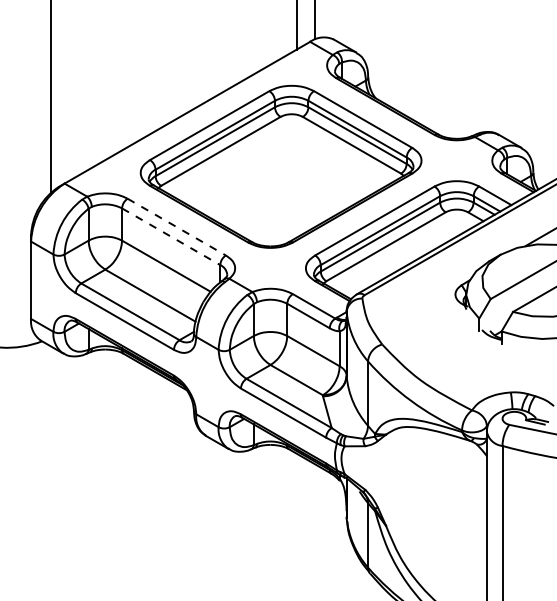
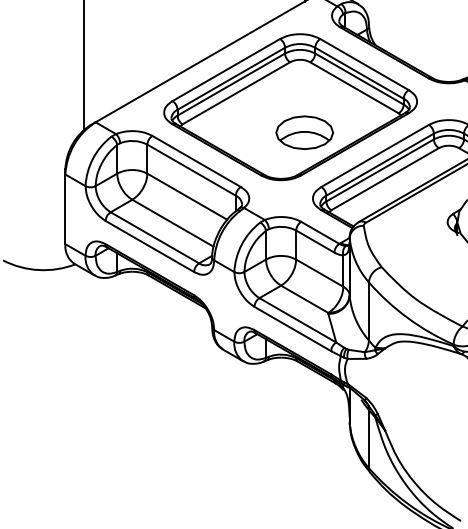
part: (296, 195) -> (304, 133), added
line: (176, 227) -> (196, 161), dashed -> solid
line: (171, 236) -> (191, 169), dashed -> solid

